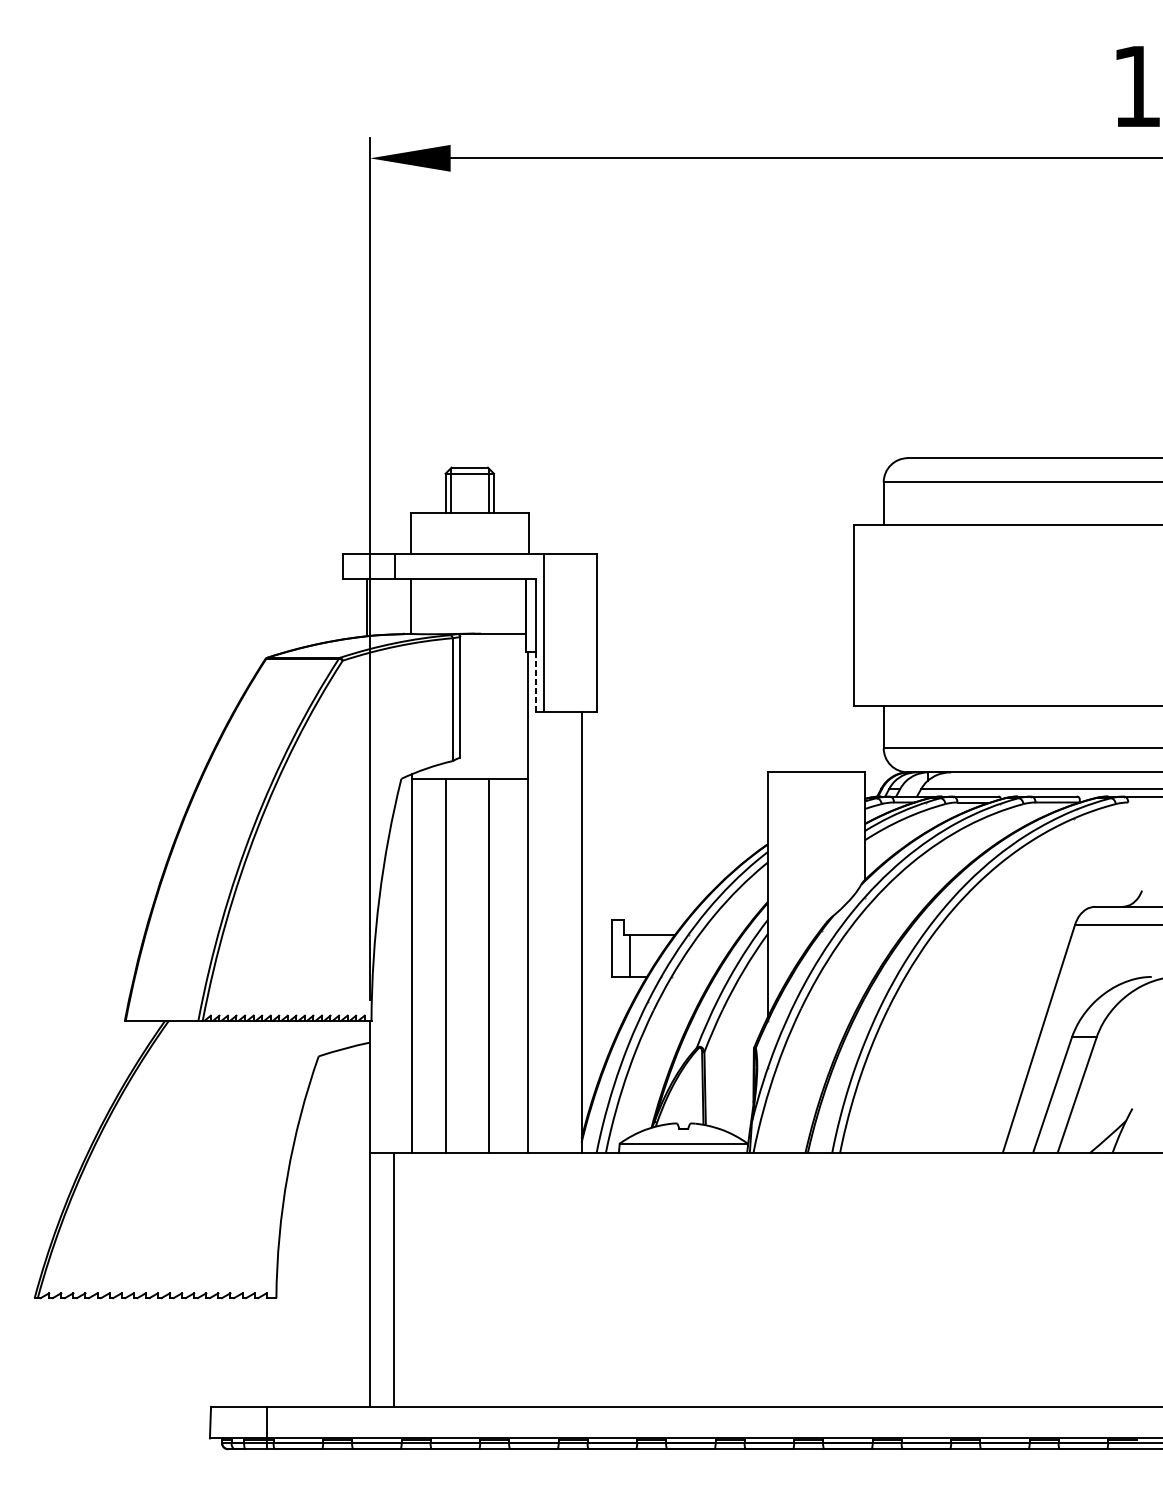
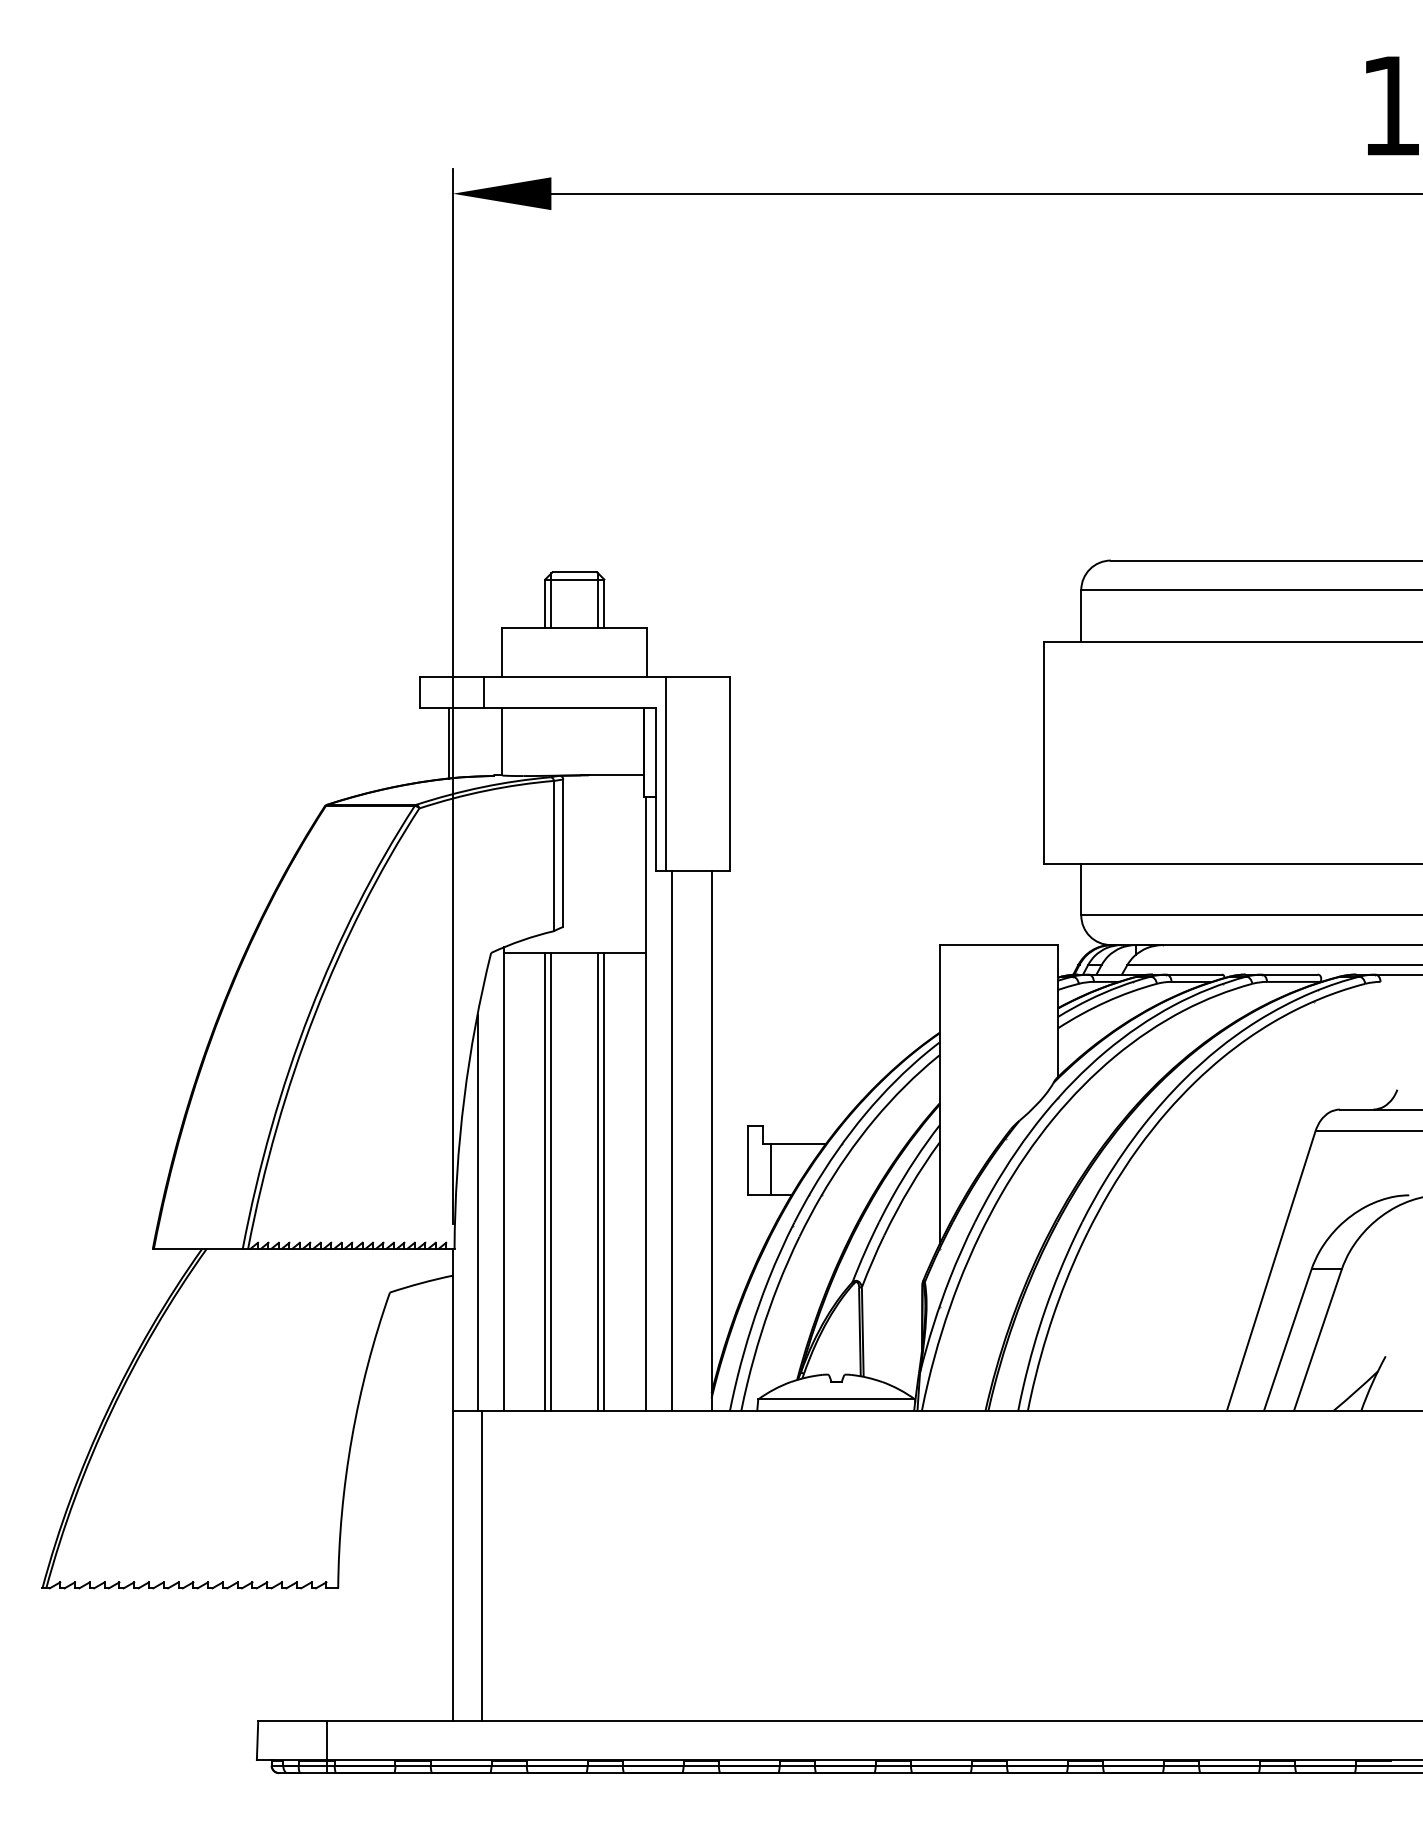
line: (535, 682) -> (655, 834), dashed -> solid
line: (549, 932) -> (672, 1140), added
line: (450, 965) -> (551, 1181), added
line: (494, 965) -> (604, 1181), added
line: (390, 990) -> (477, 1212), added

